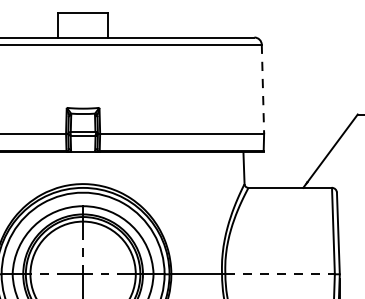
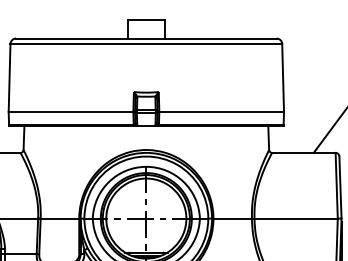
line: (263, 88) -> (283, 77), dashed -> solid
line: (280, 274) -> (296, 218), dashed -> solid

